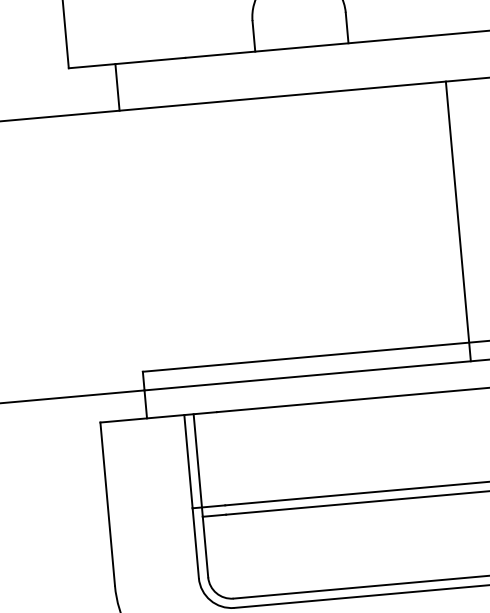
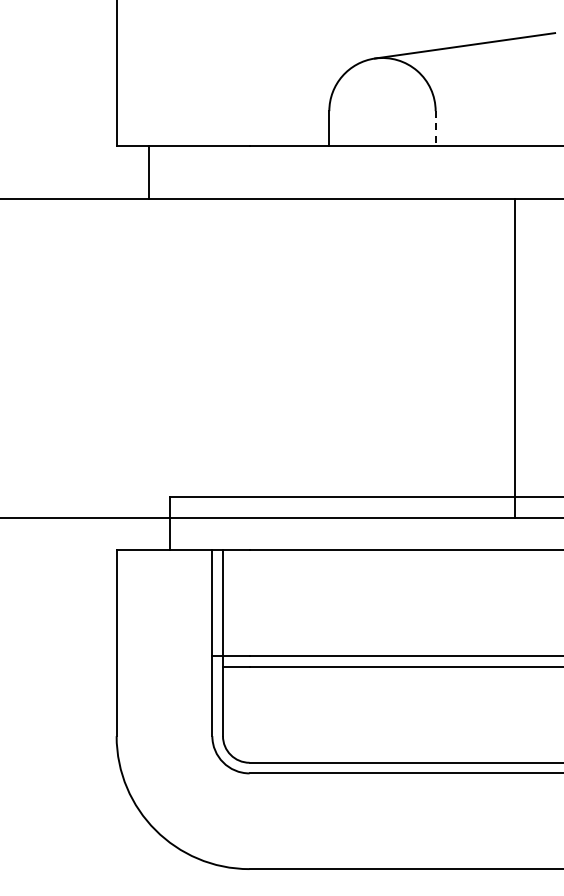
line: (347, 28) -> (435, 129), solid -> dashed
line: (117, 87) -> (148, 172), moved
line: (458, 221) -> (515, 358), moved

